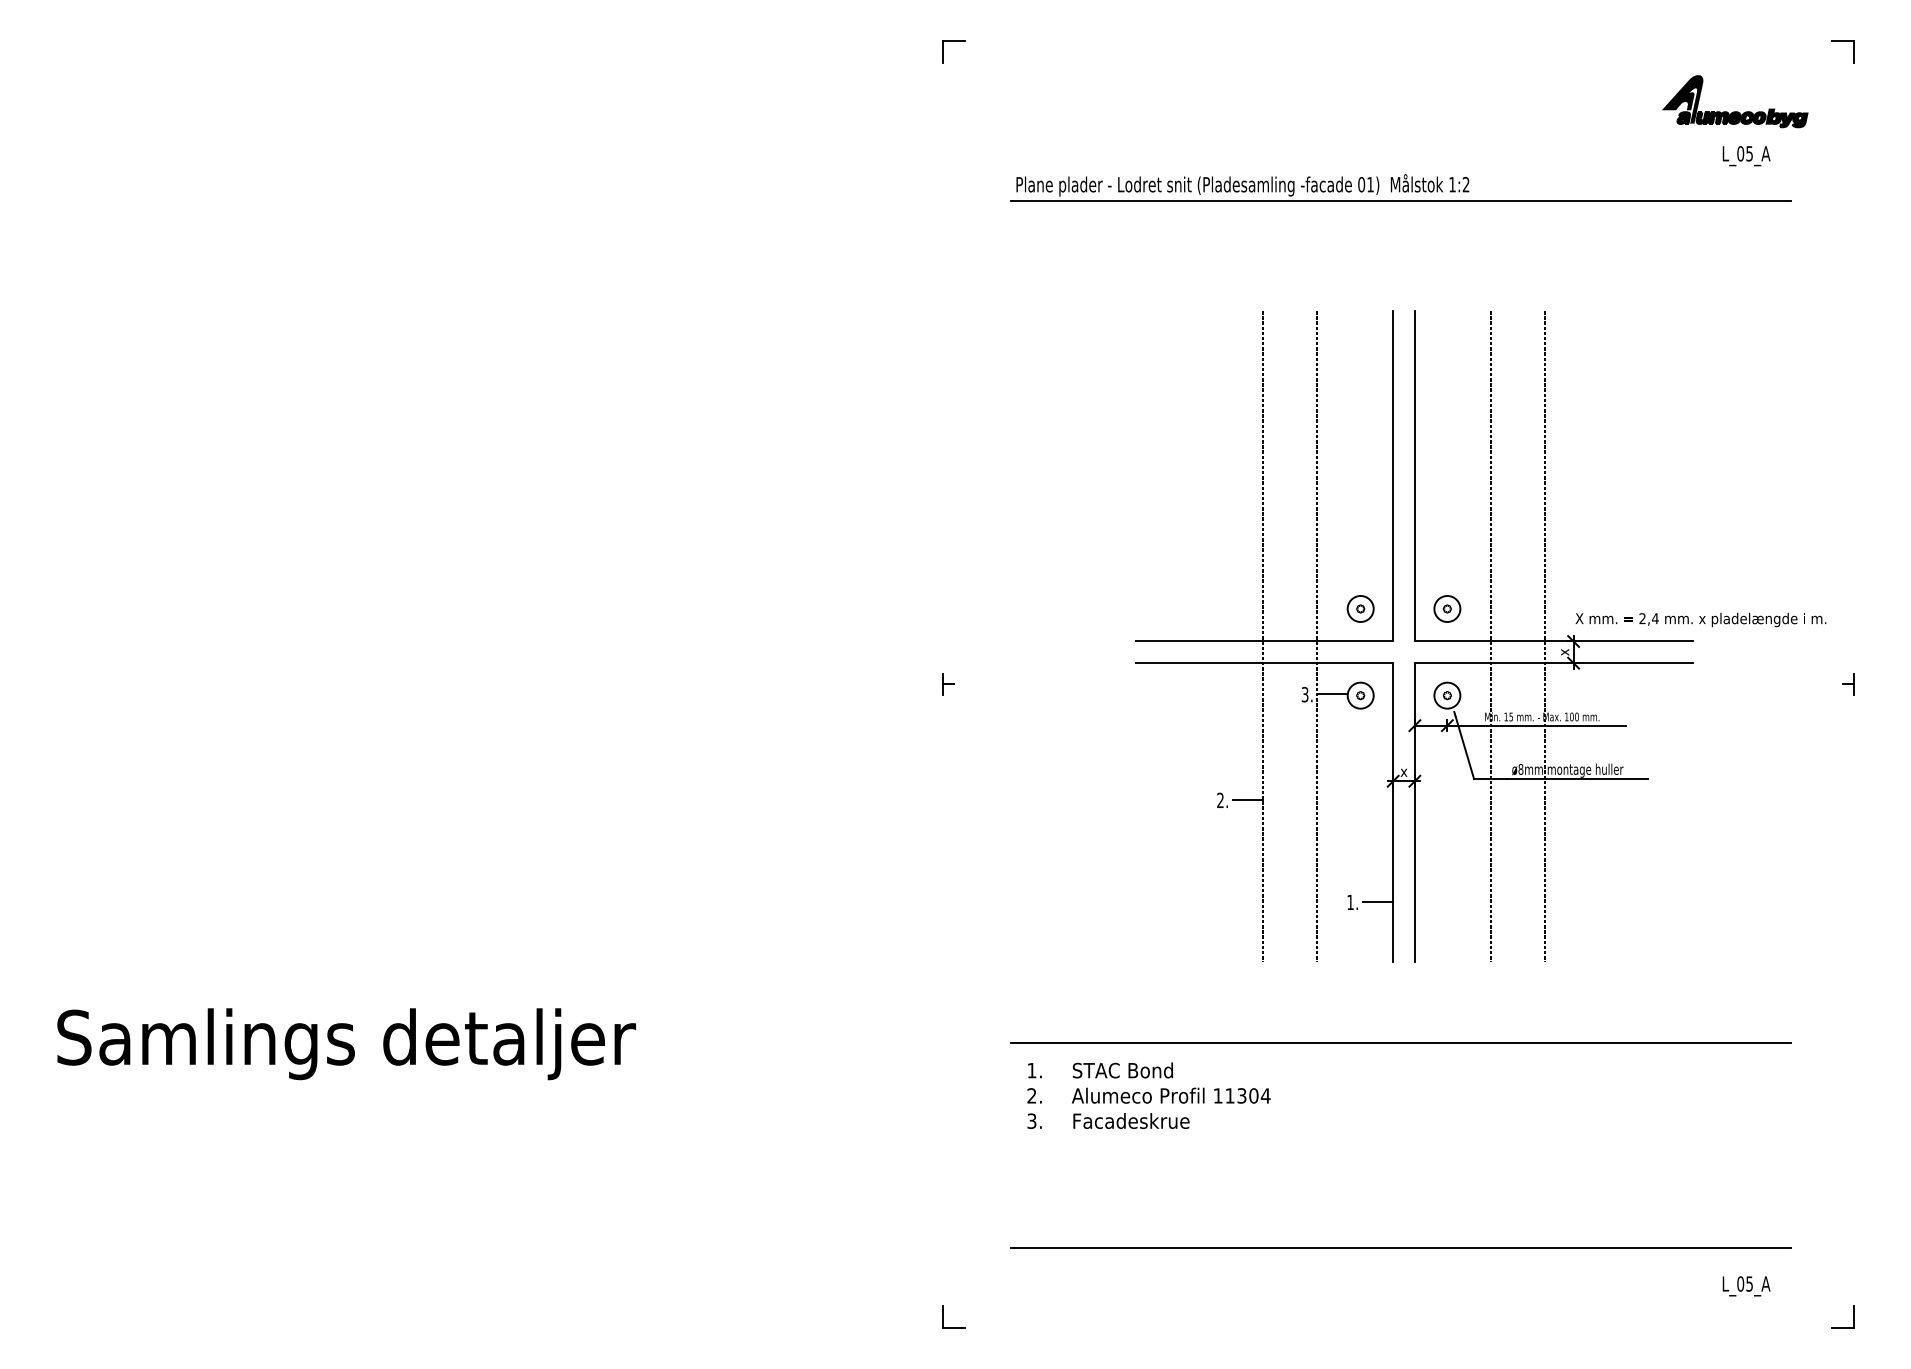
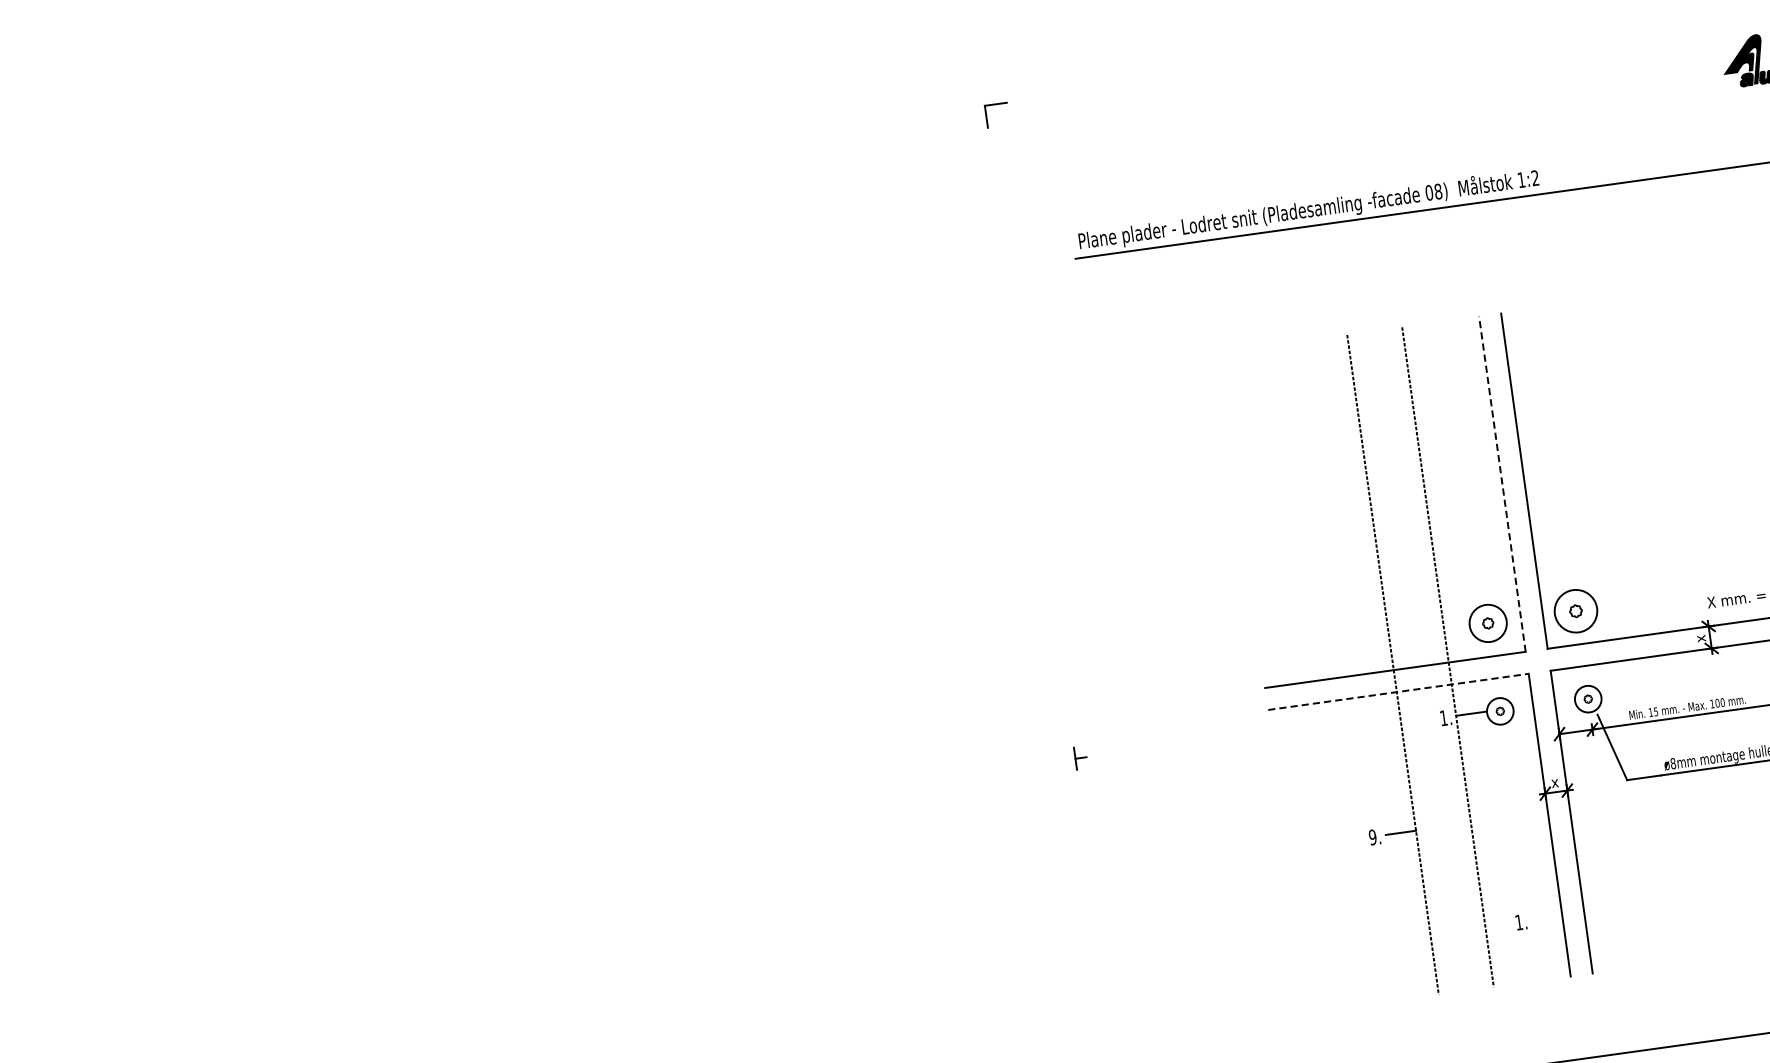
text: (1370, 184) -> (1438, 191), 01) -> 08)
line: (1393, 475) -> (1502, 483), solid -> dashed
part: (1360, 608) -> (1487, 622), size x1.4
part: (1447, 608) -> (1576, 610), size x1.6
line: (1490, 636) -> (1623, 633), removed
line: (1544, 636) -> (1678, 625), removed
line: (1265, 663) -> (1399, 692), solid -> dashed
text: (1304, 694) -> (1443, 718), 3. -> 1.
text: (1220, 800) -> (1372, 837), 2. -> 9.
line: (1378, 901) -> (1547, 917), removed

